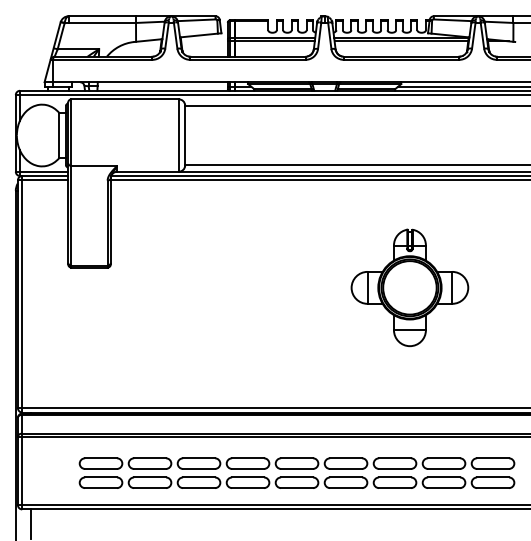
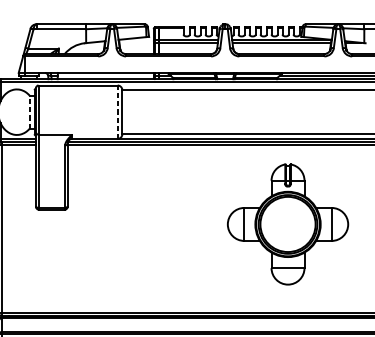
line: (59, 135) -> (29, 112), solid -> dashed
line: (178, 135) -> (117, 112), solid -> dashed
part: (409, 287) -> (287, 224), size x1.4

